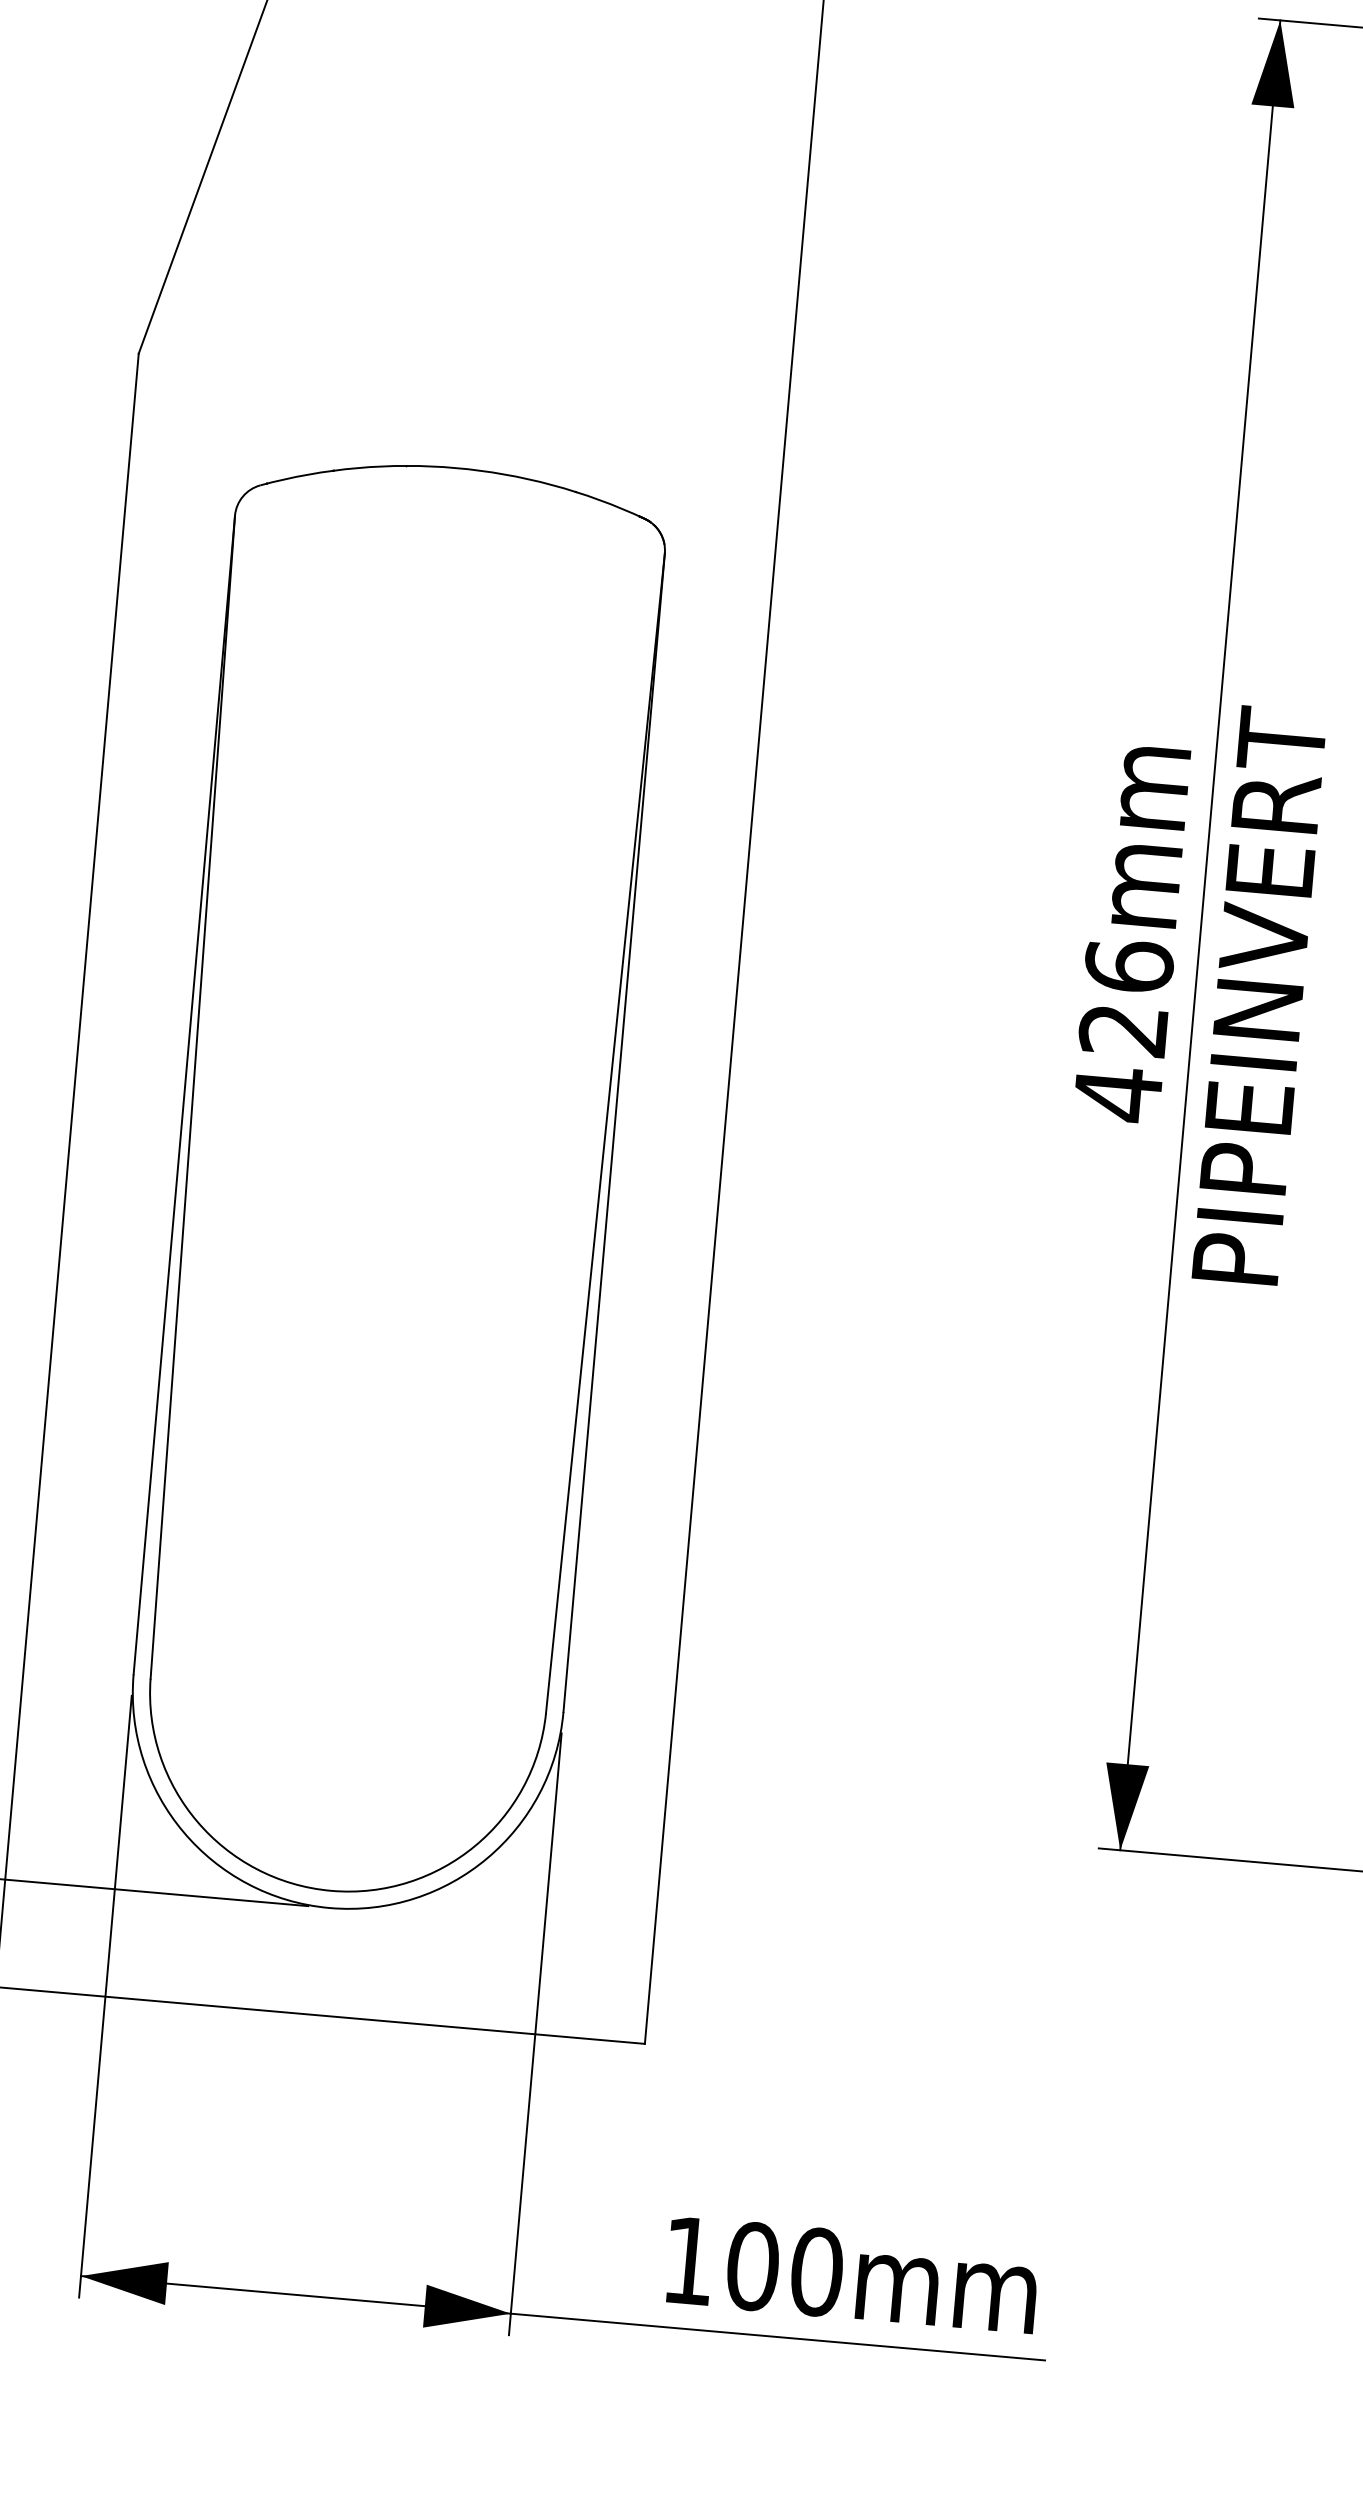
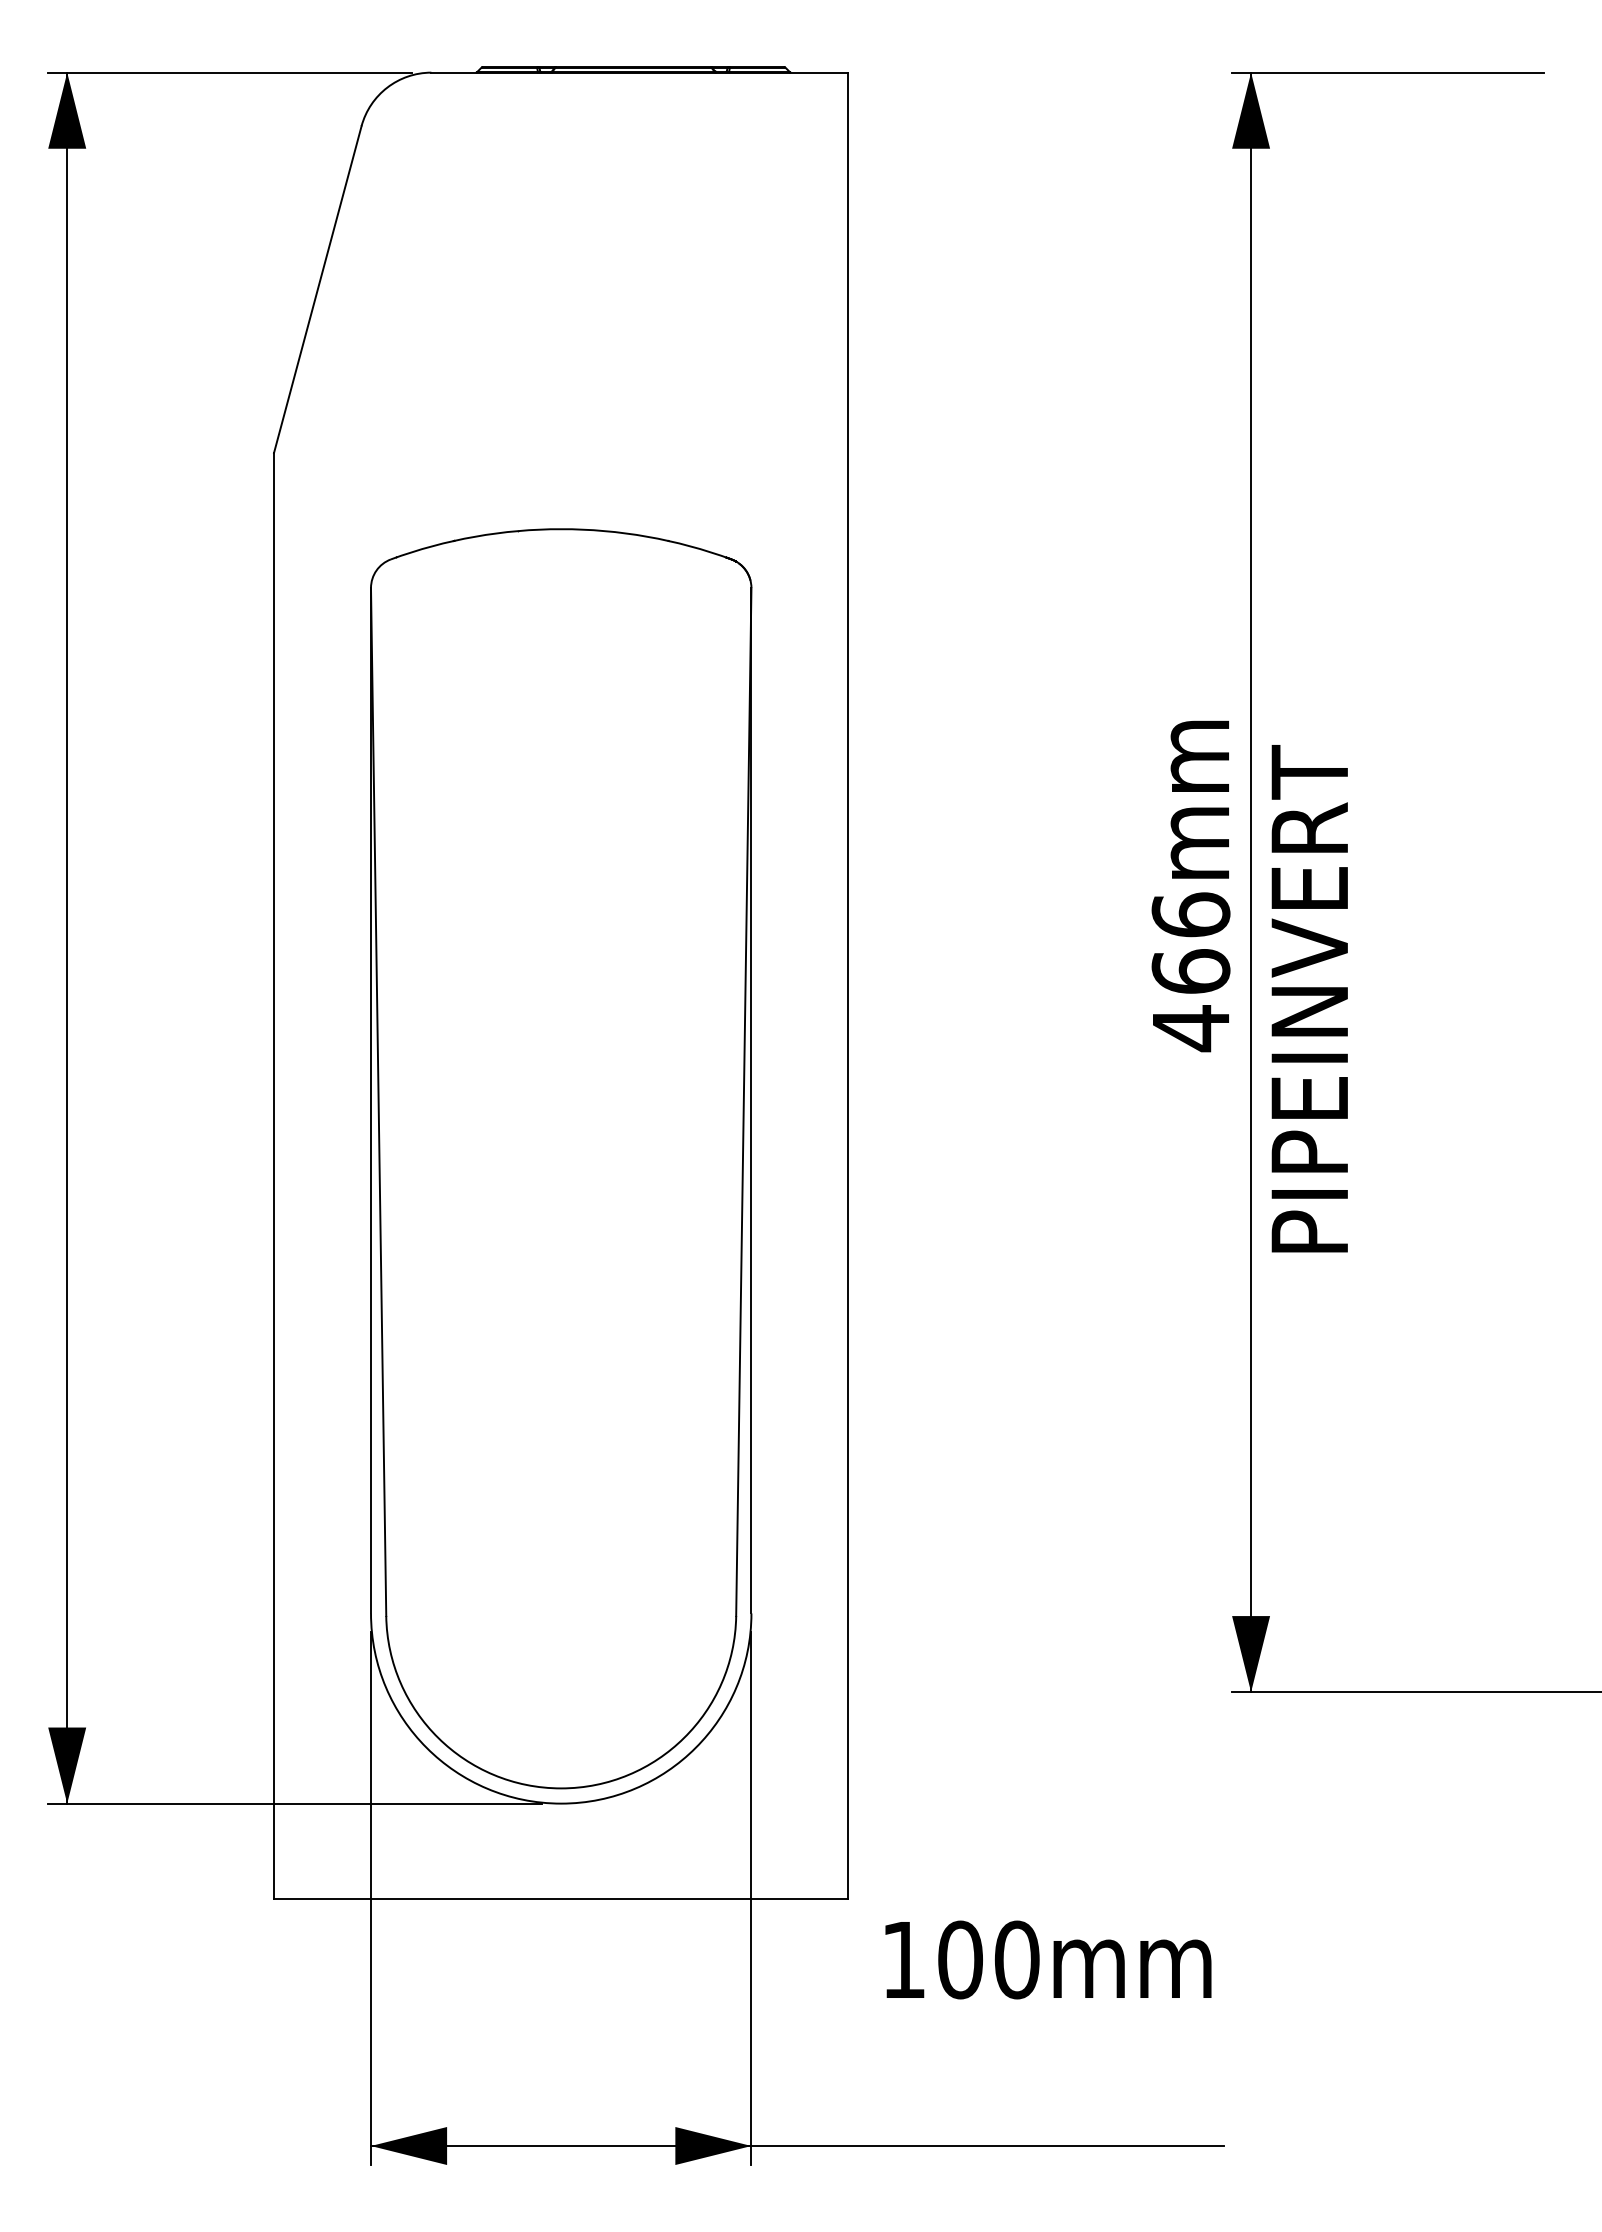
text: (1259, 995) -> (1309, 998), moved
text: (1123, 1030) -> (1190, 971), 426mm -> 466mm
text: (852, 2274) -> (1048, 1959), moved

